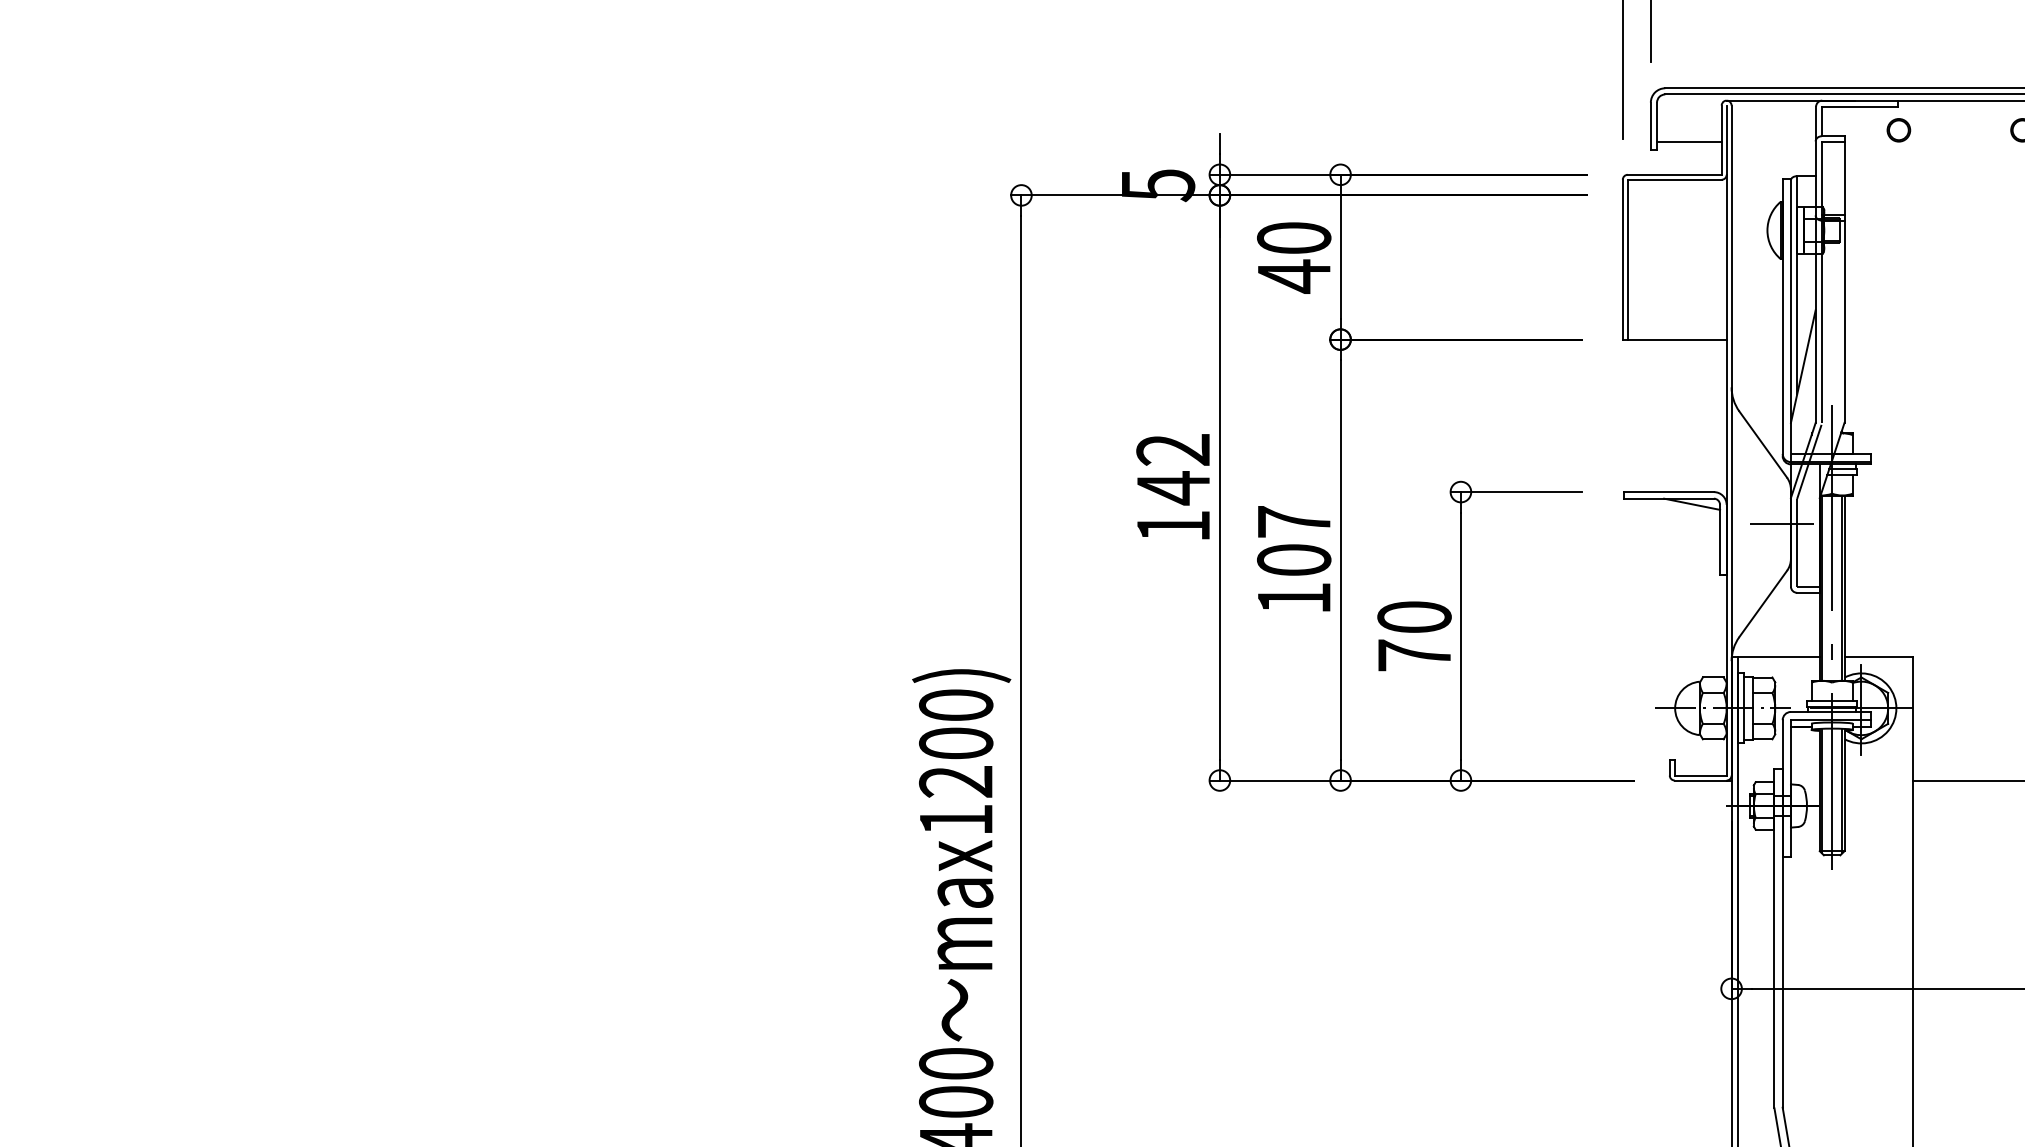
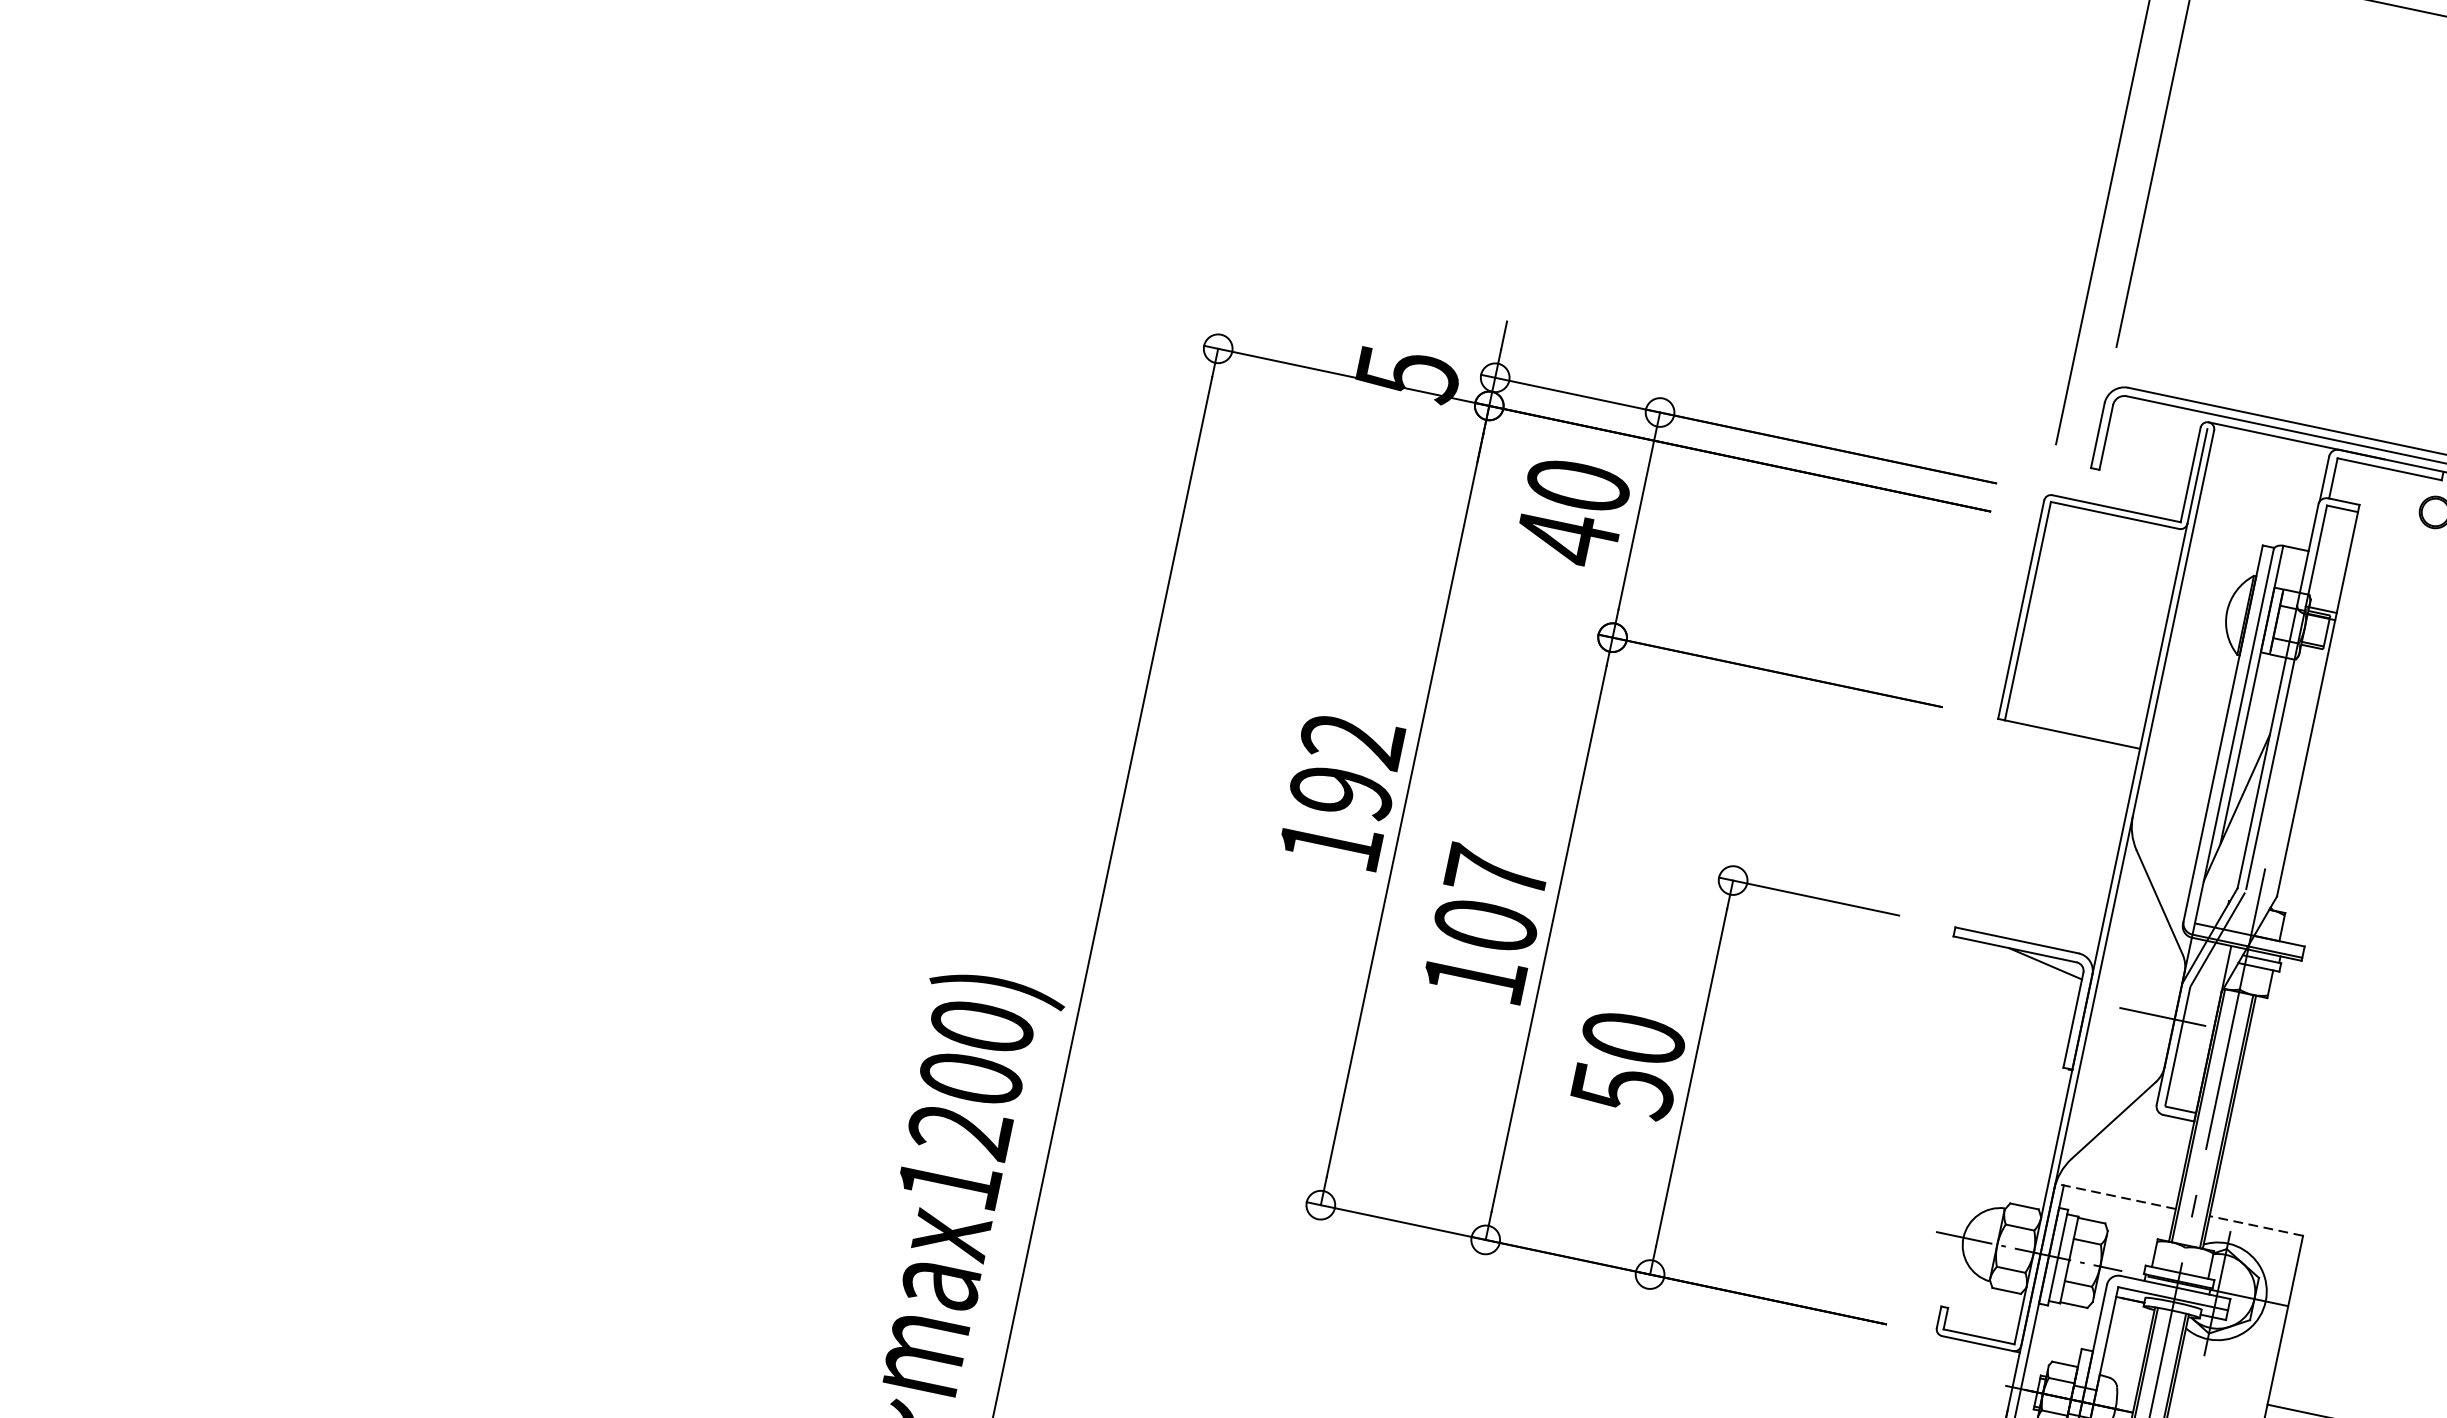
line: (1689, 141) -> (2146, 467), removed
text: (1173, 488) -> (1341, 792), 142 -> 192
text: (1414, 655) -> (1622, 1090), 70 -> 50
line: (1775, 656) -> (2115, 1195), solid -> dashed
line: (1878, 656) -> (2256, 1225), solid -> dashed

